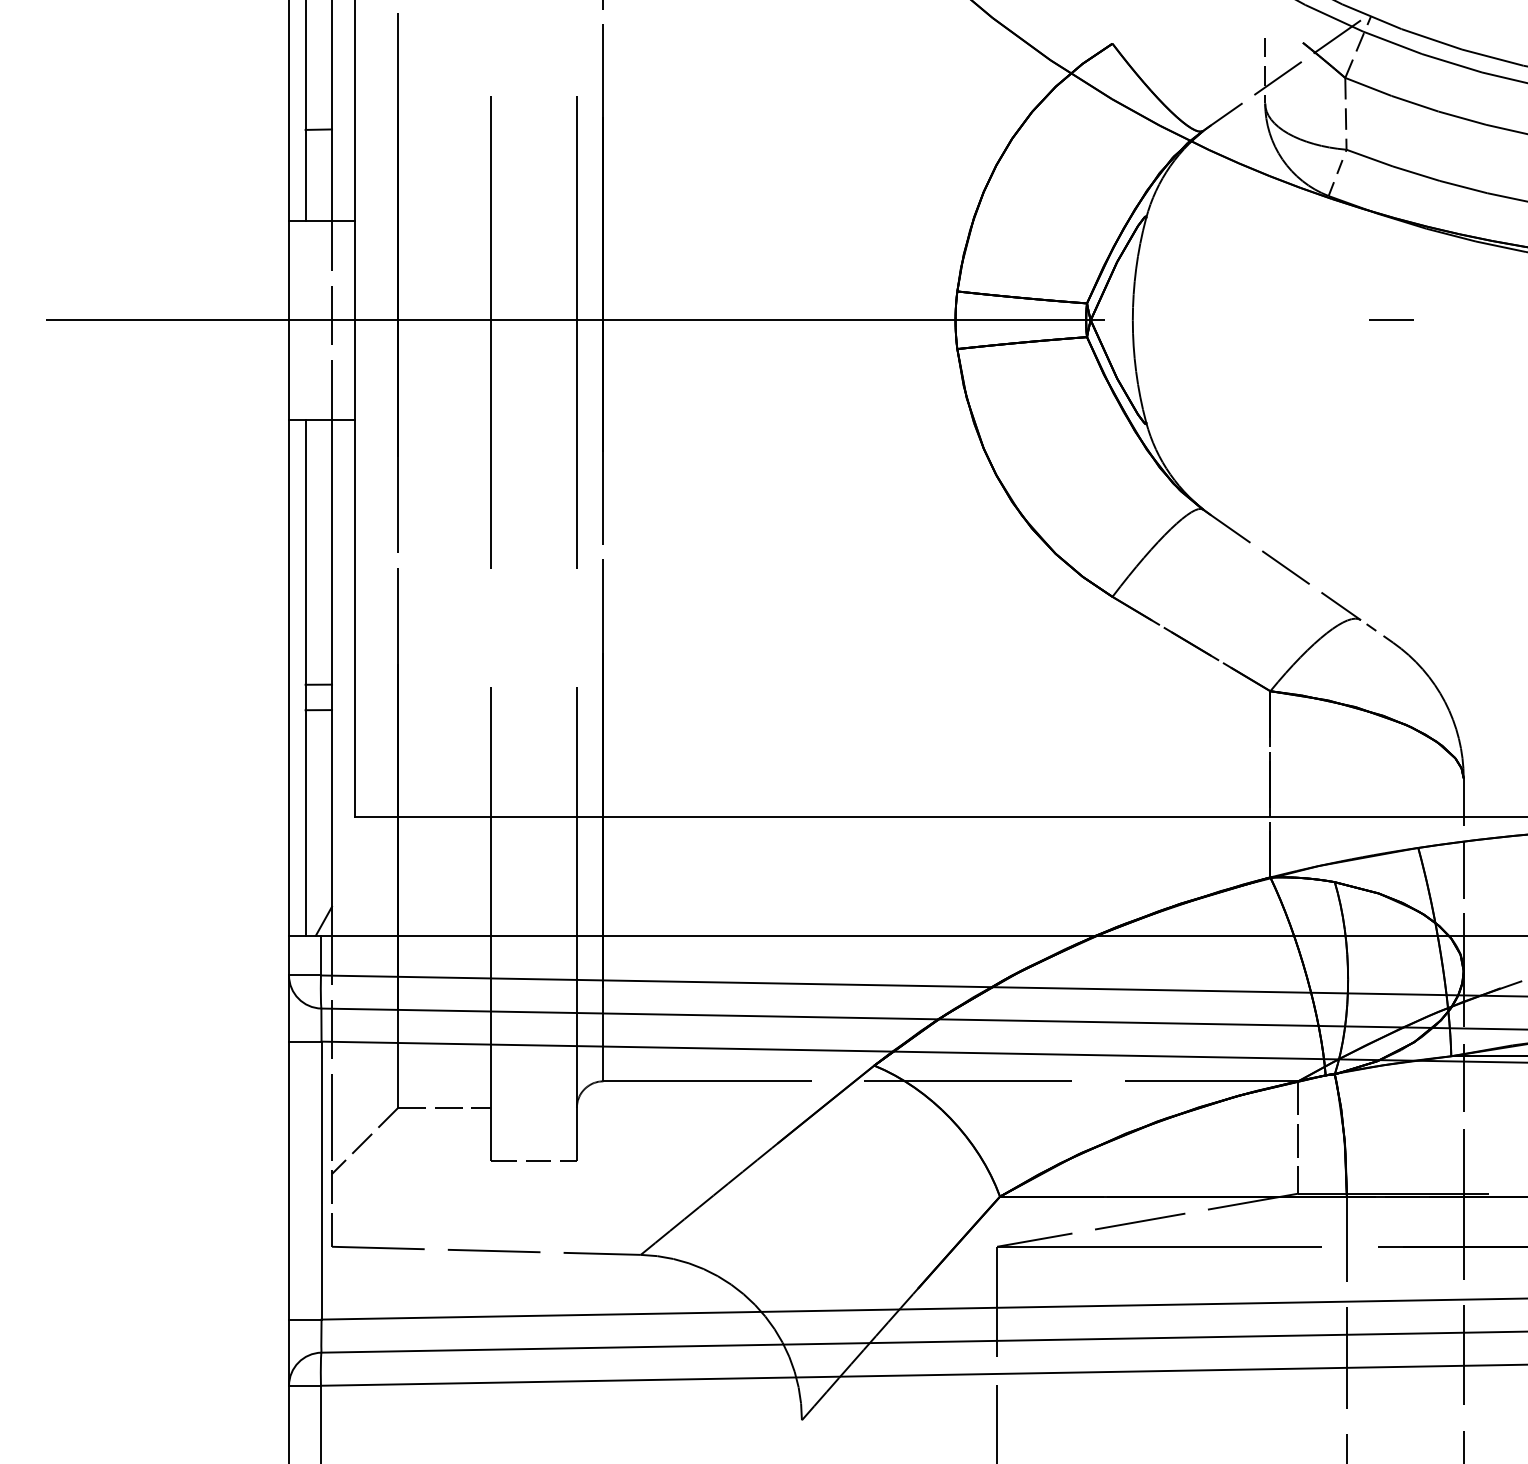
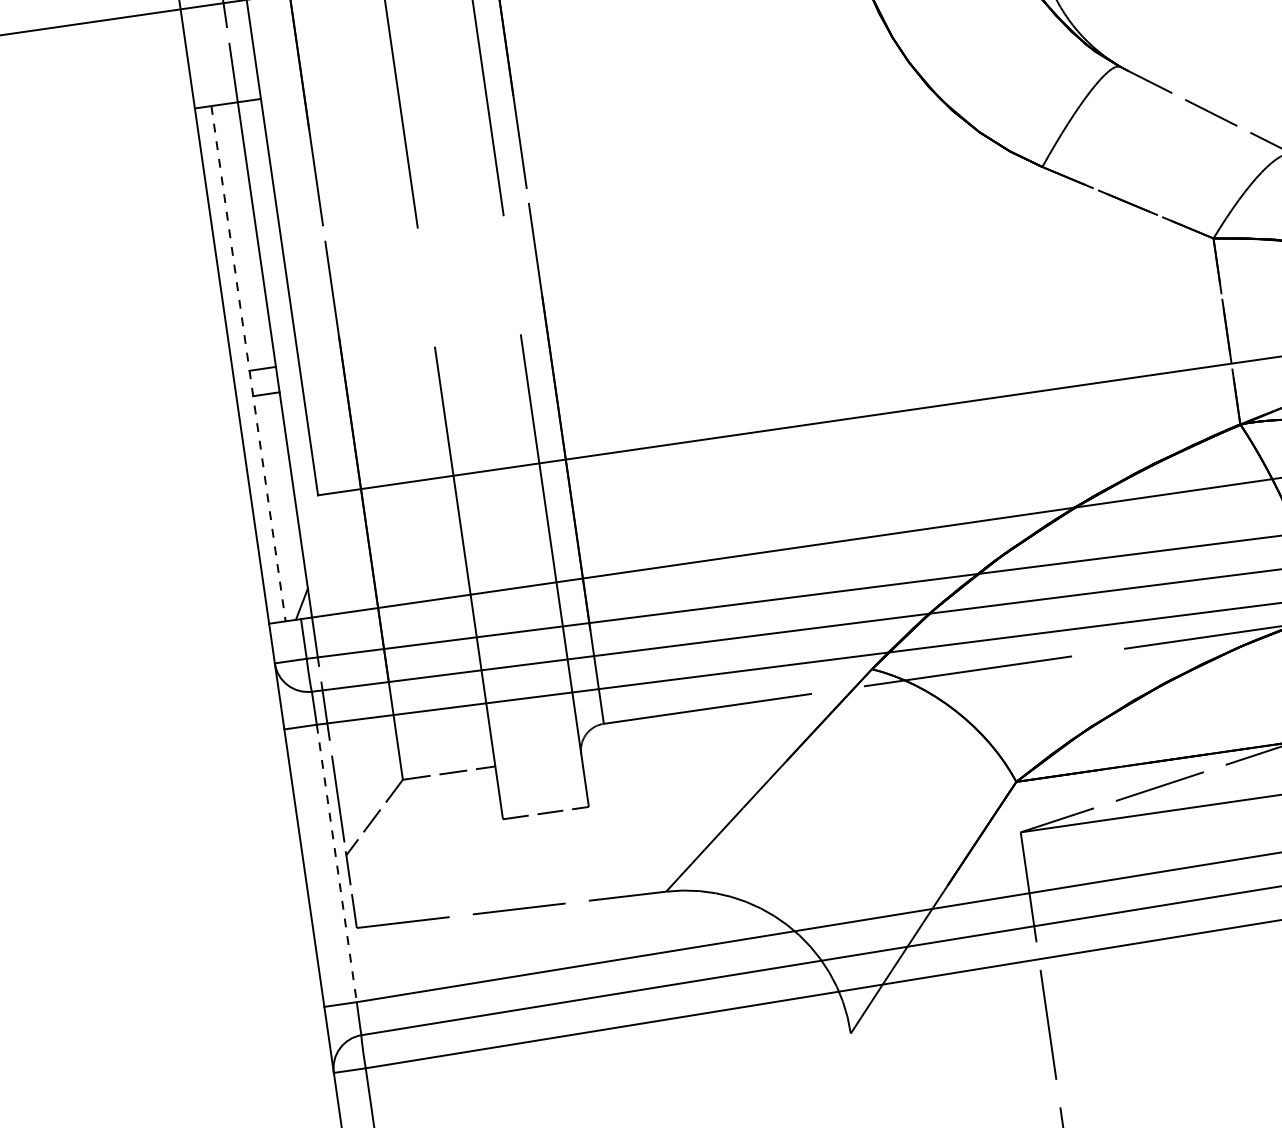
line: (305, 678) -> (248, 364), solid -> dashed
line: (321, 1180) -> (336, 863), solid -> dashed

